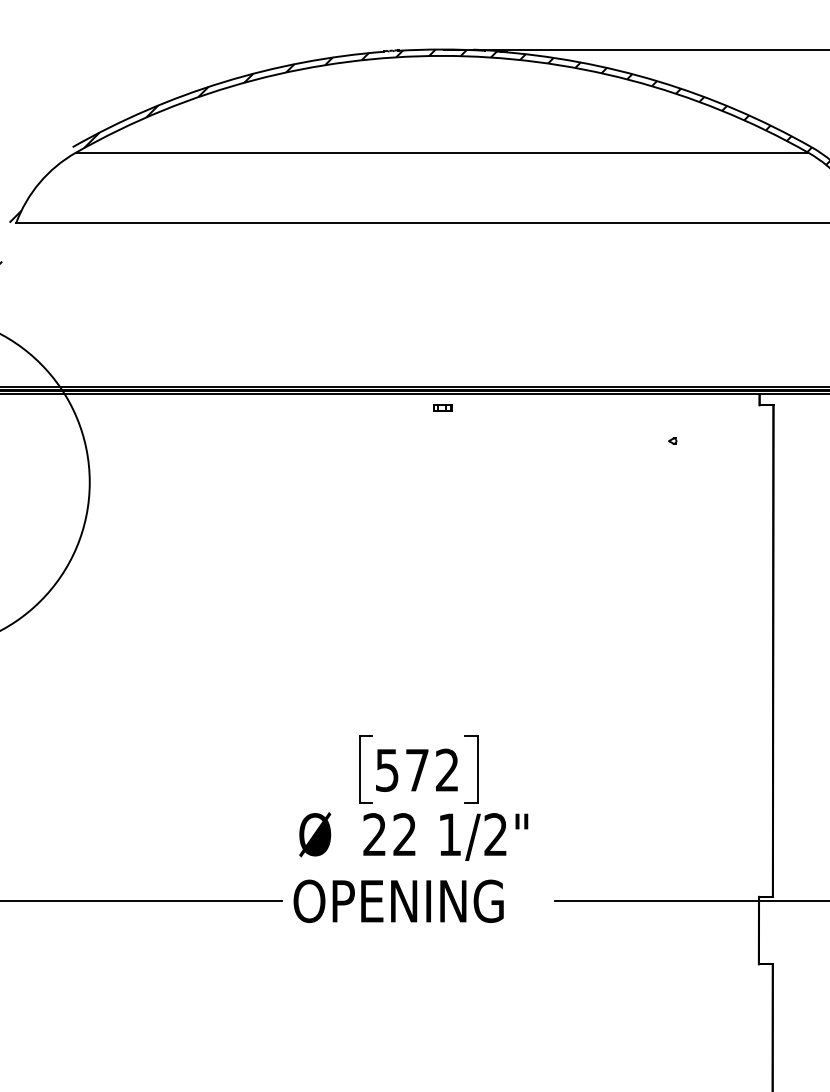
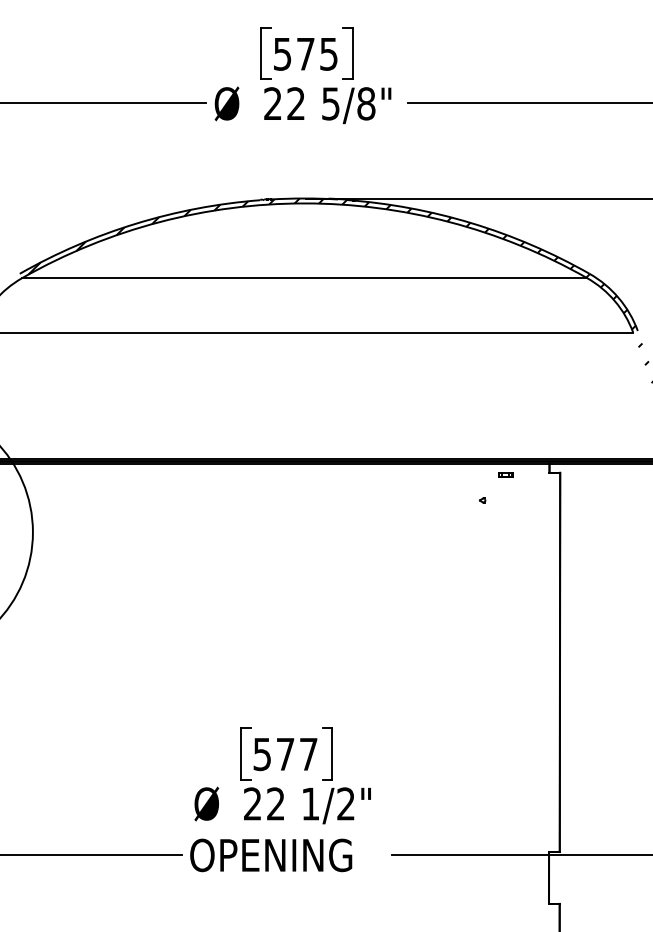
part: (441, 407) -> (505, 474), moved
text: (447, 769) -> (308, 753), 572 -> 577

